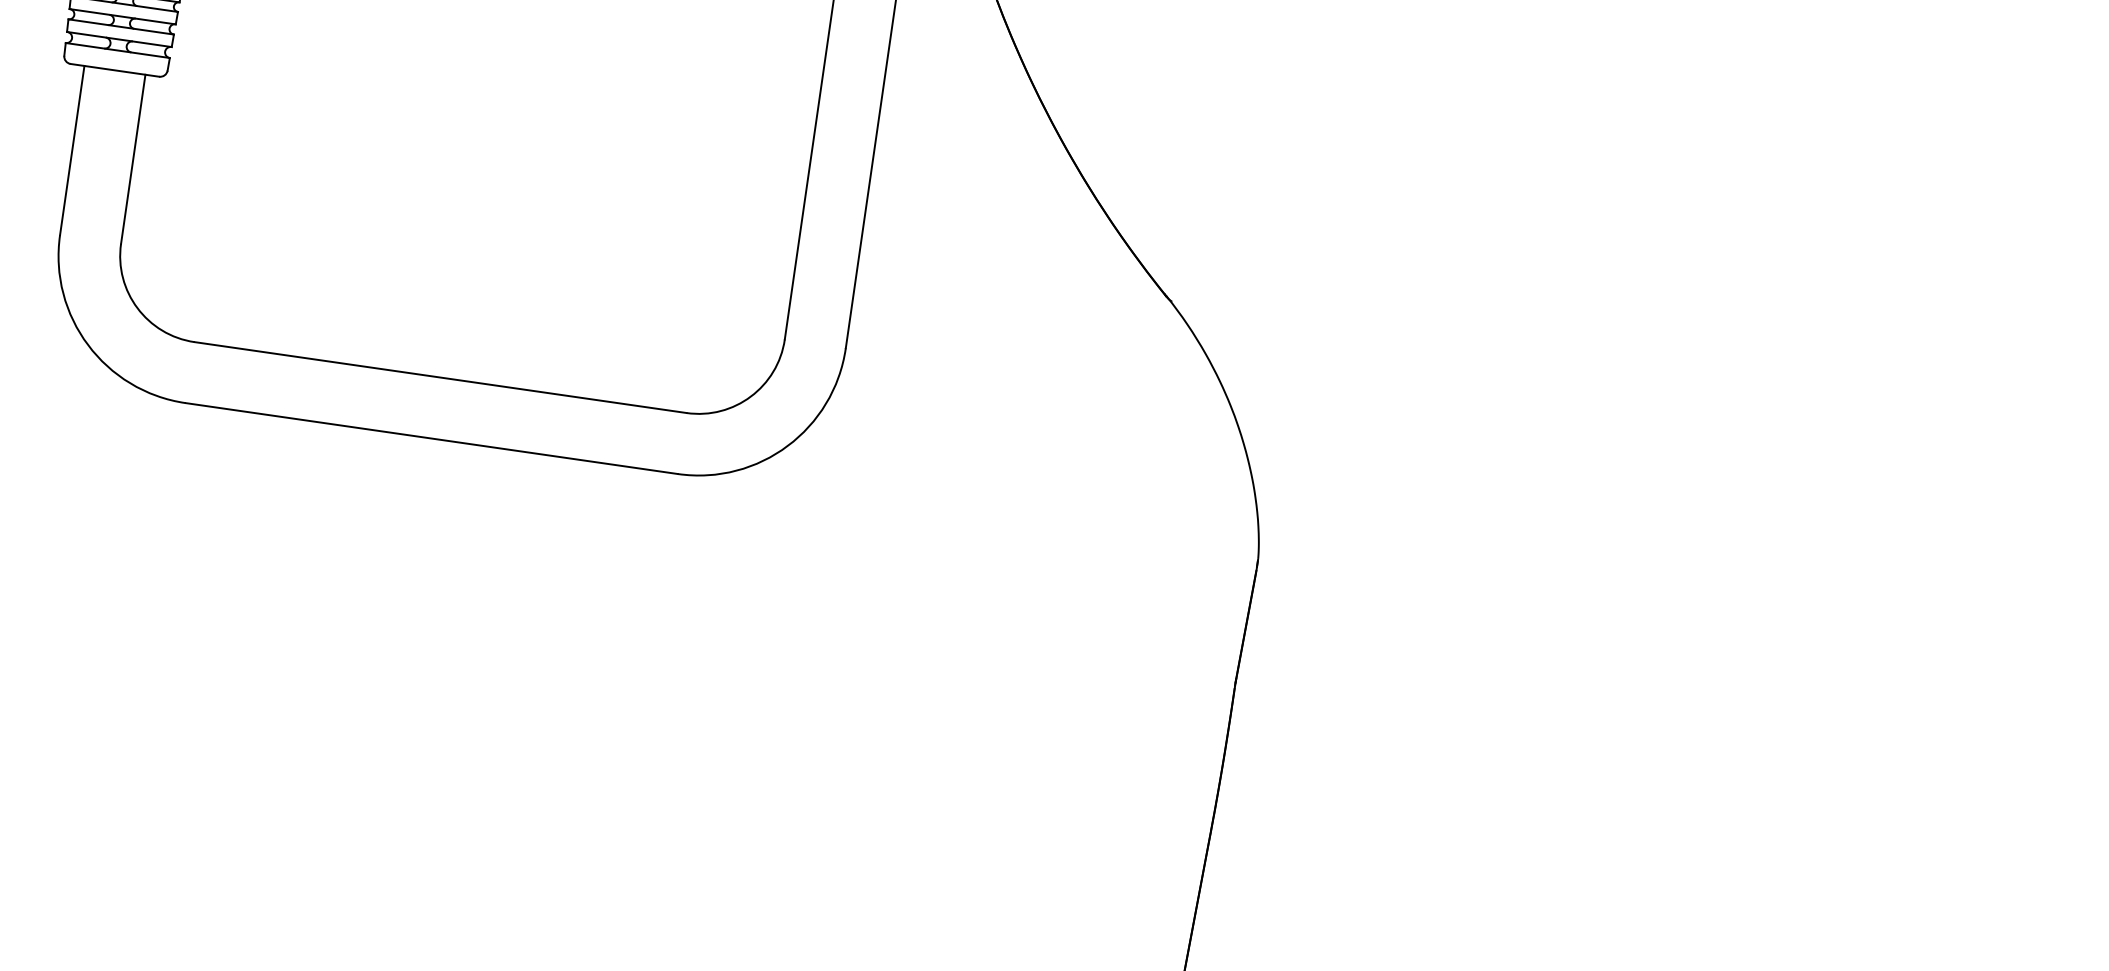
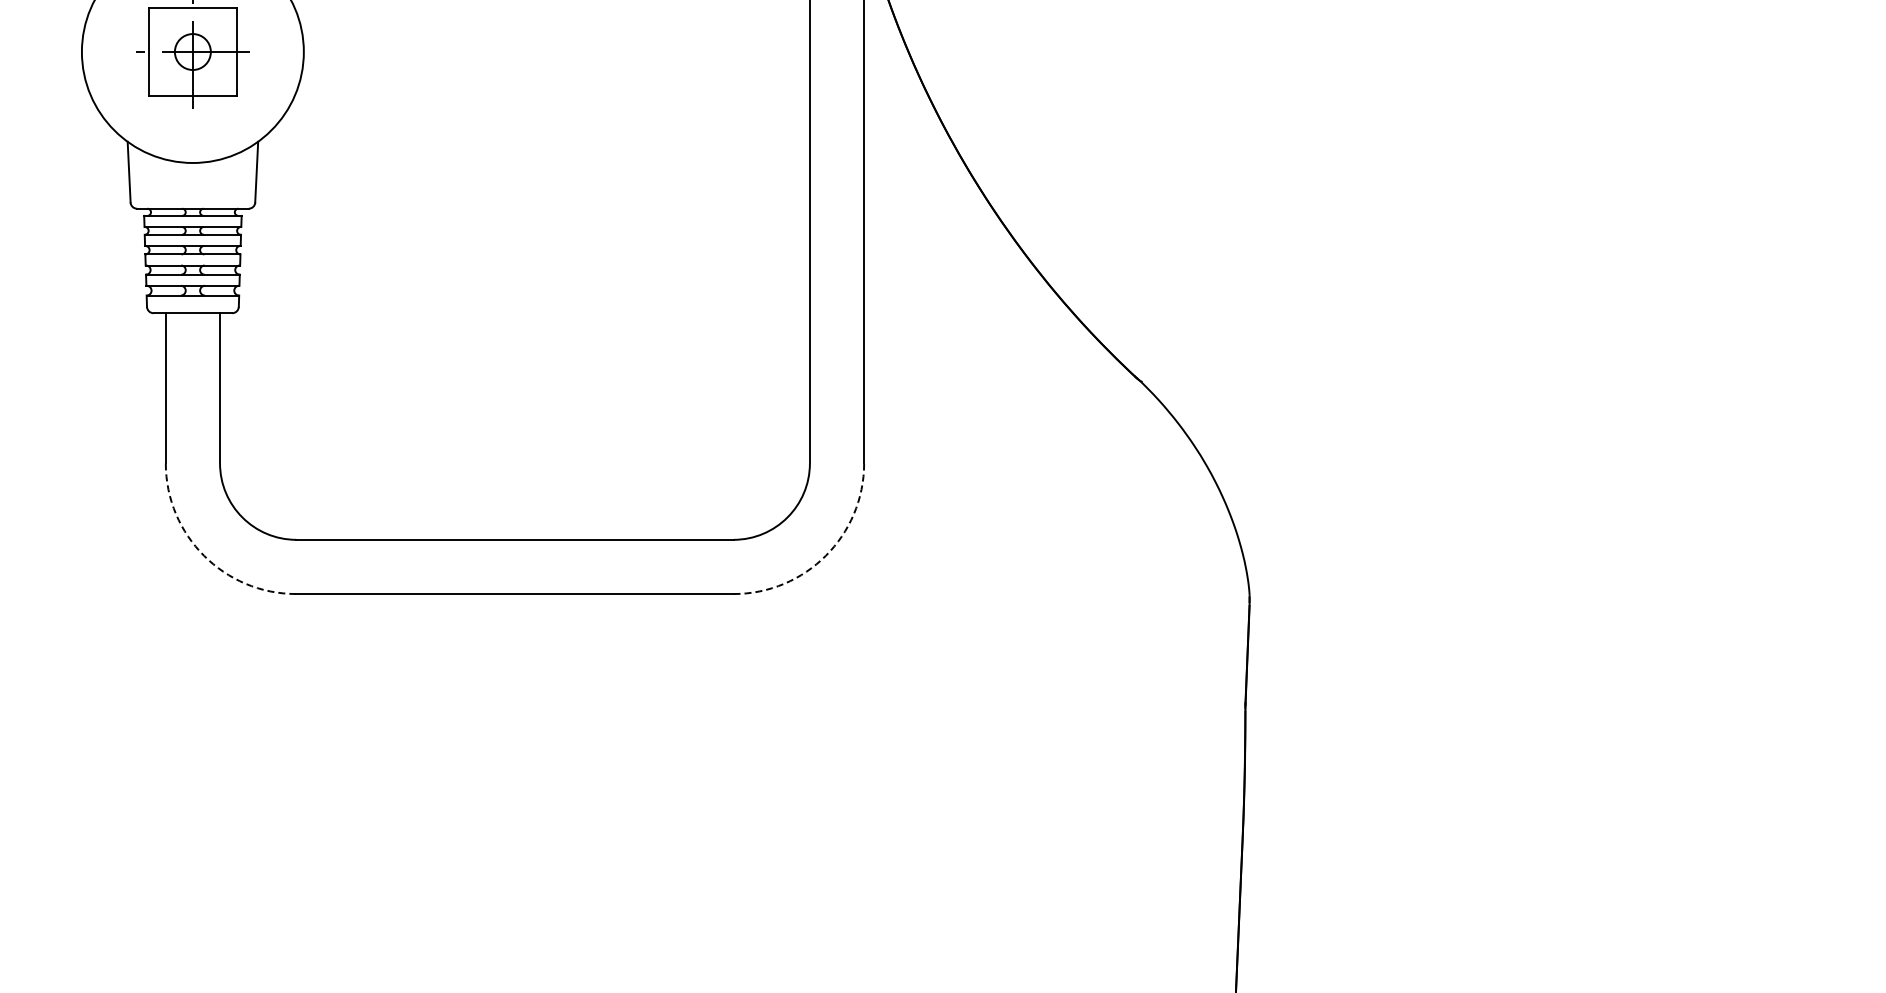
arc: (88, 344) -> (204, 555), solid -> dashed
arc: (787, 445) -> (825, 555), solid -> dashed

